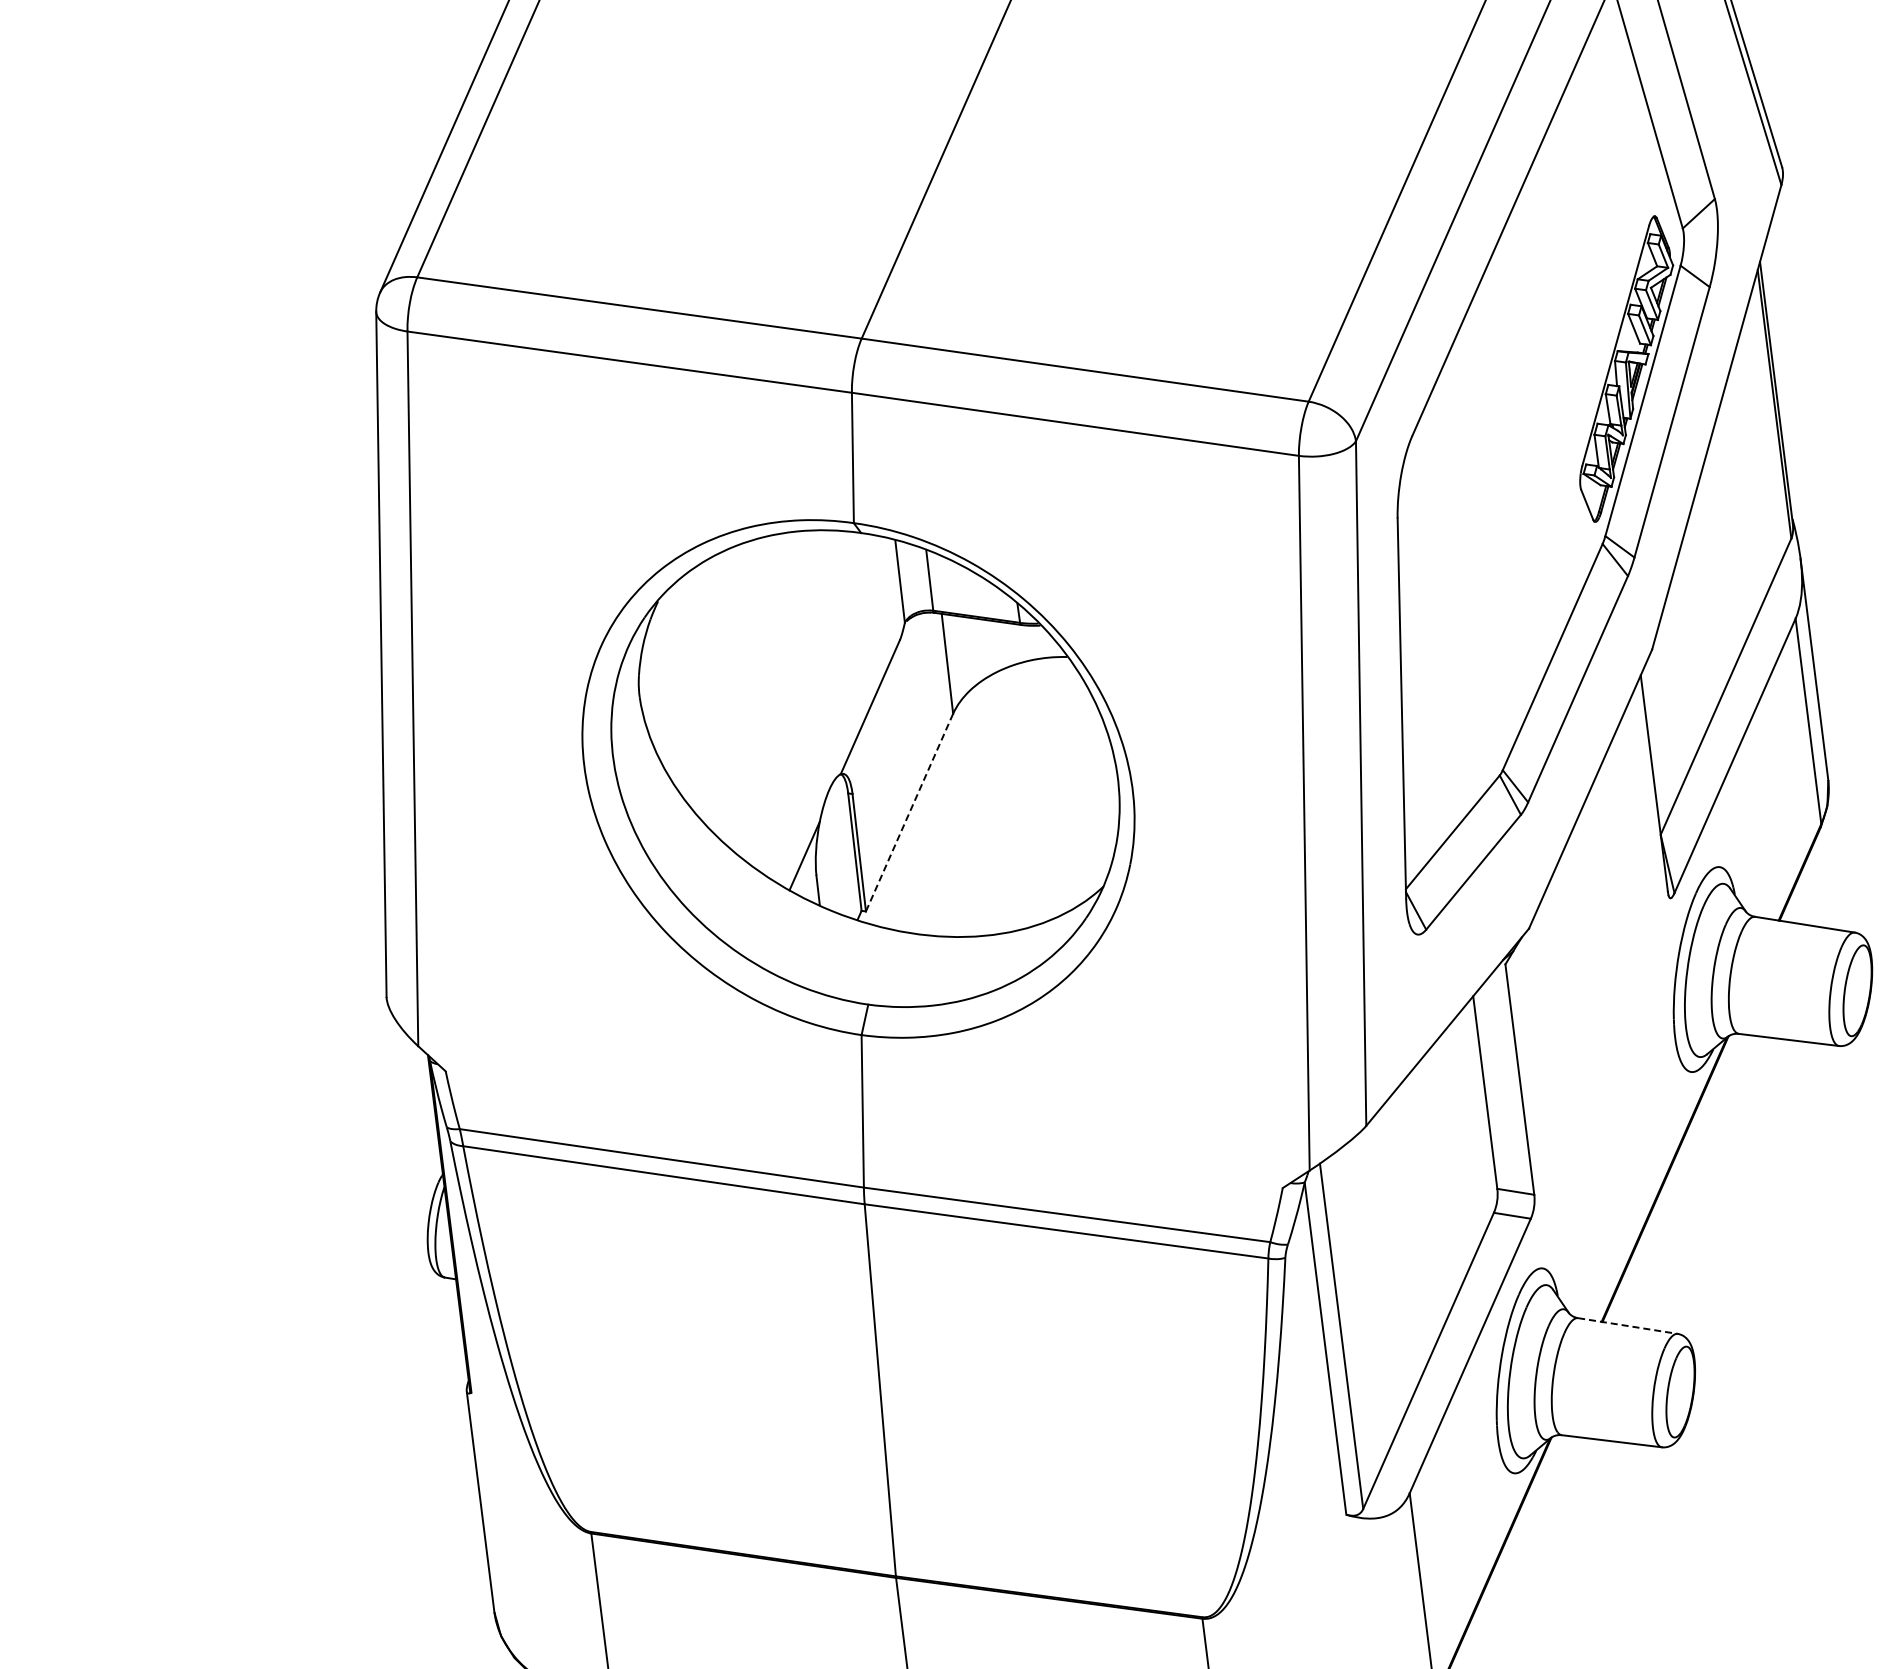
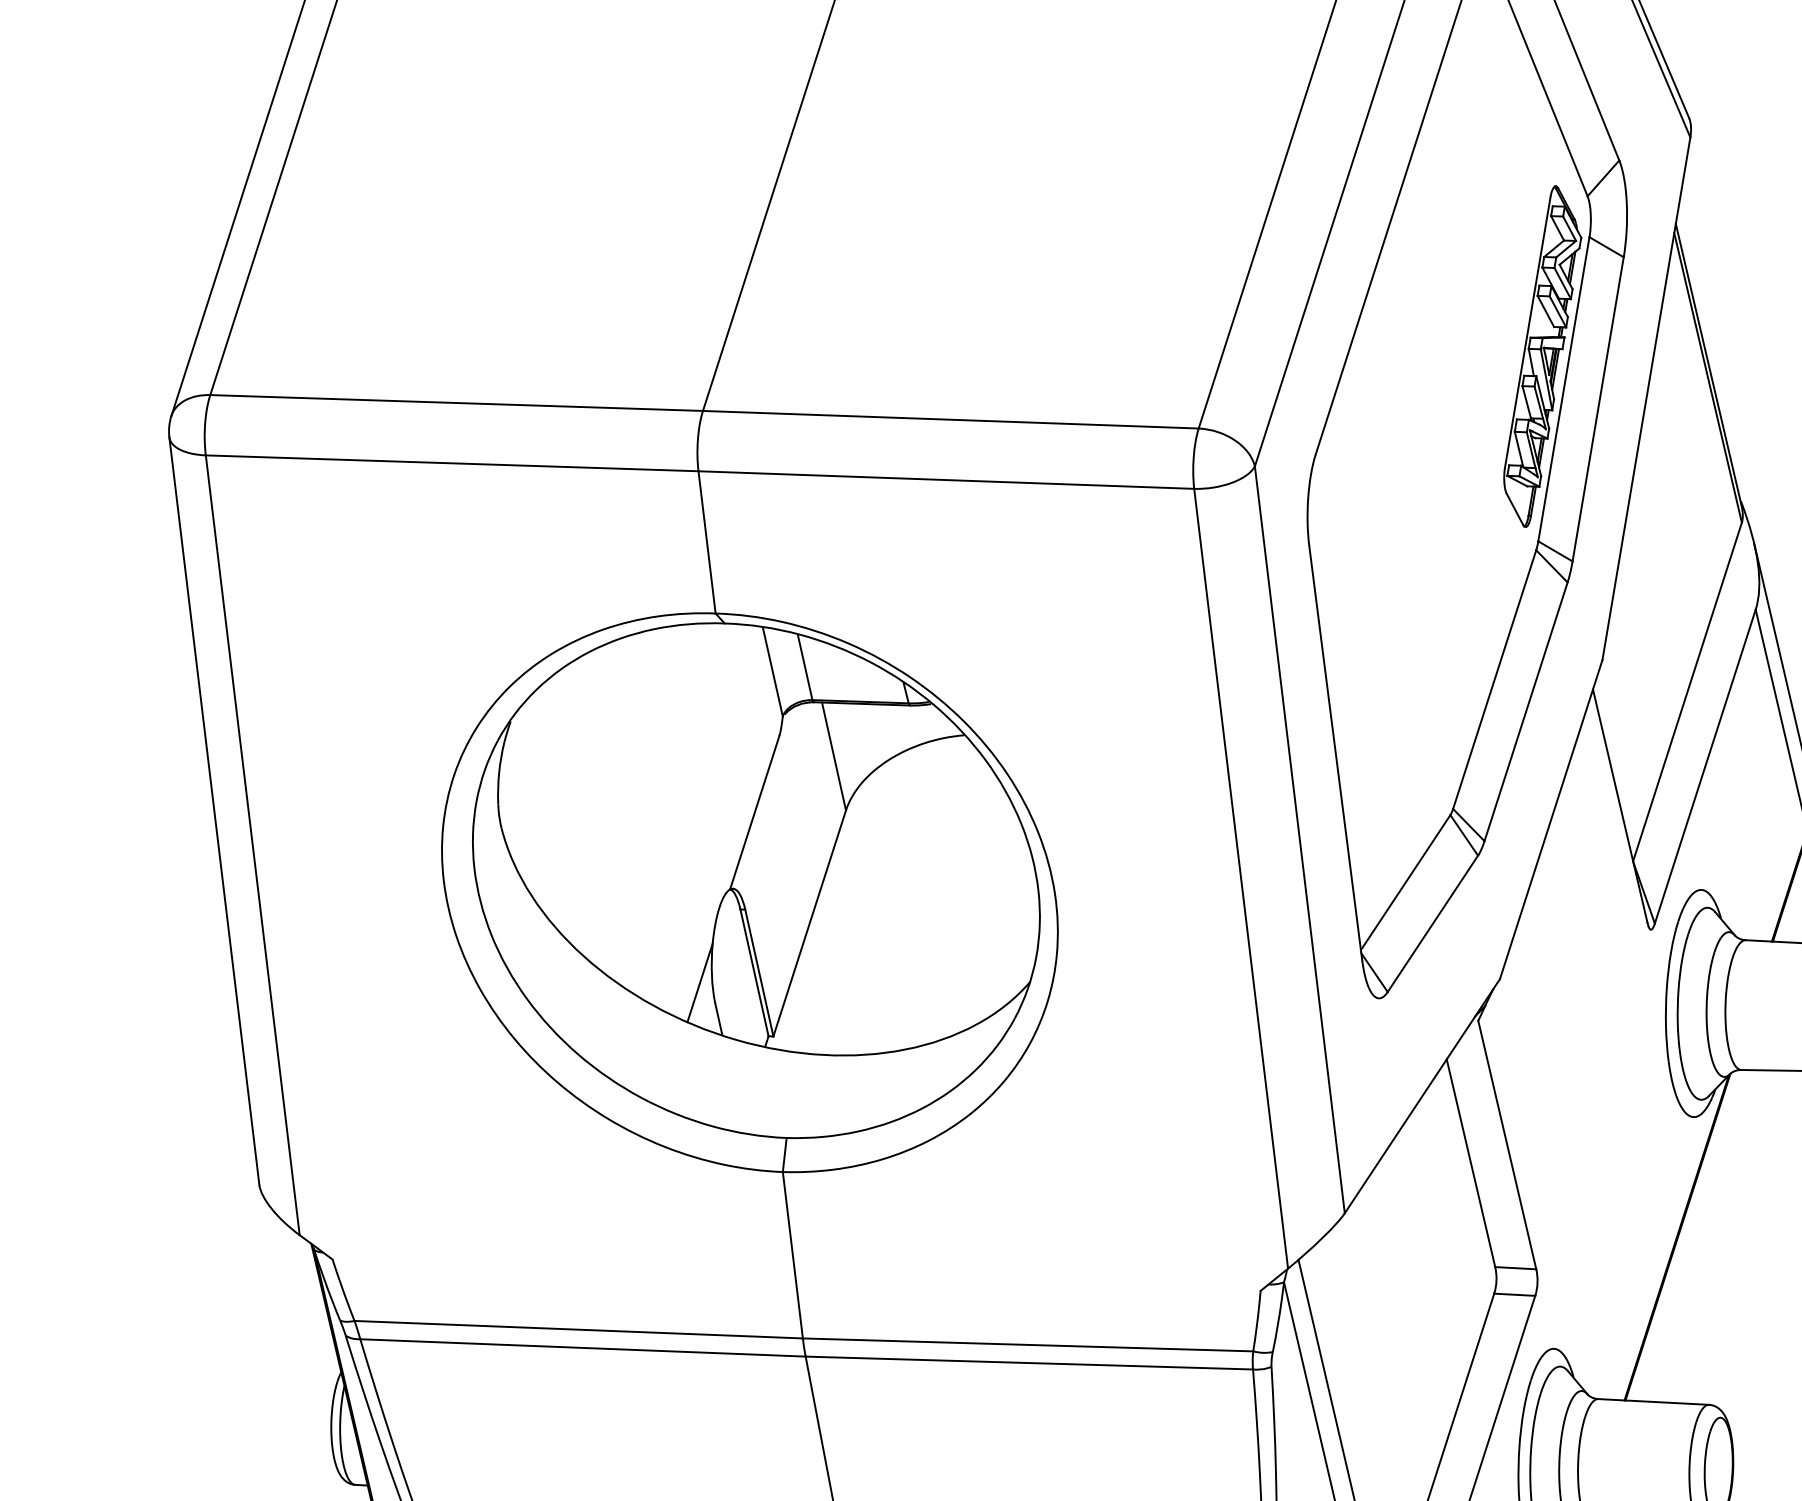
line: (909, 812) -> (809, 923), dashed -> solid
line: (1628, 1326) -> (1654, 1402), dashed -> solid

